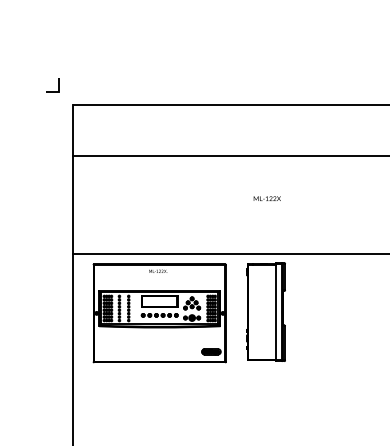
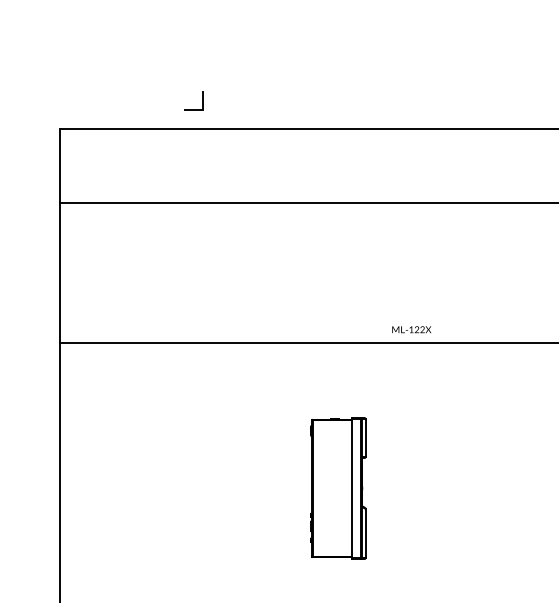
line: (58, 85) -> (202, 100), moved
text: (266, 198) -> (410, 329), moved
part: (265, 311) -> (337, 487), moved
part: (159, 313) -> (184, 428), removed

